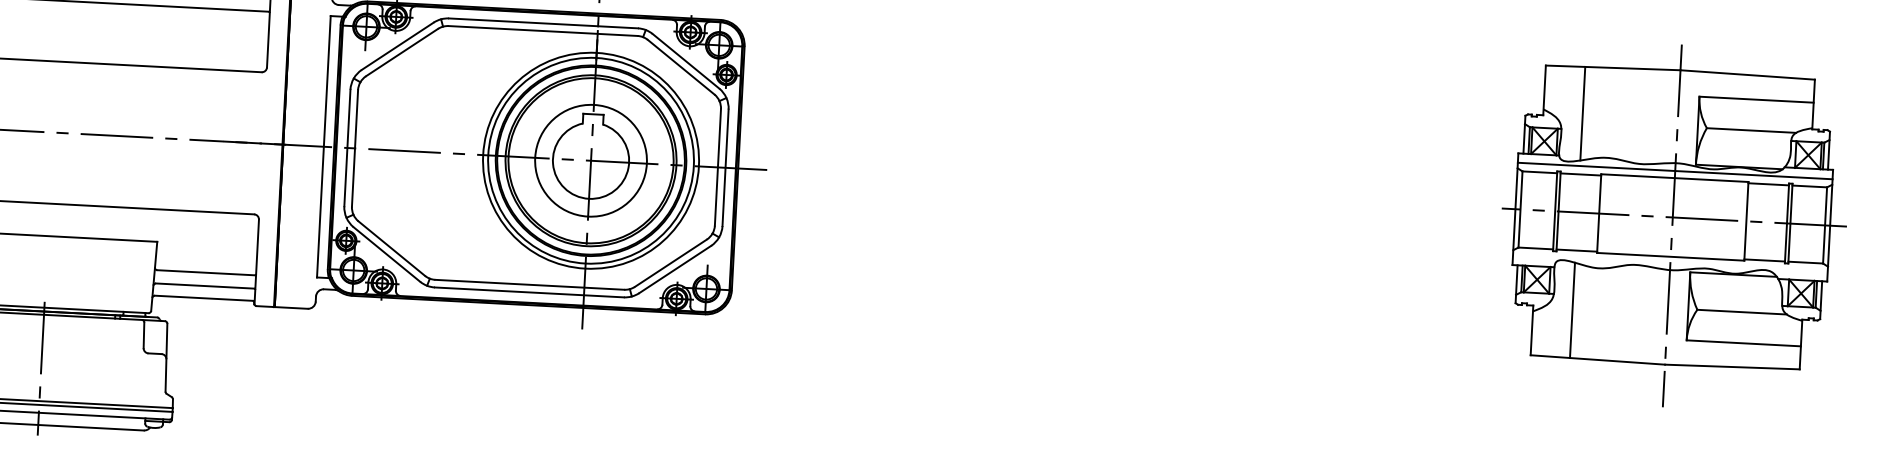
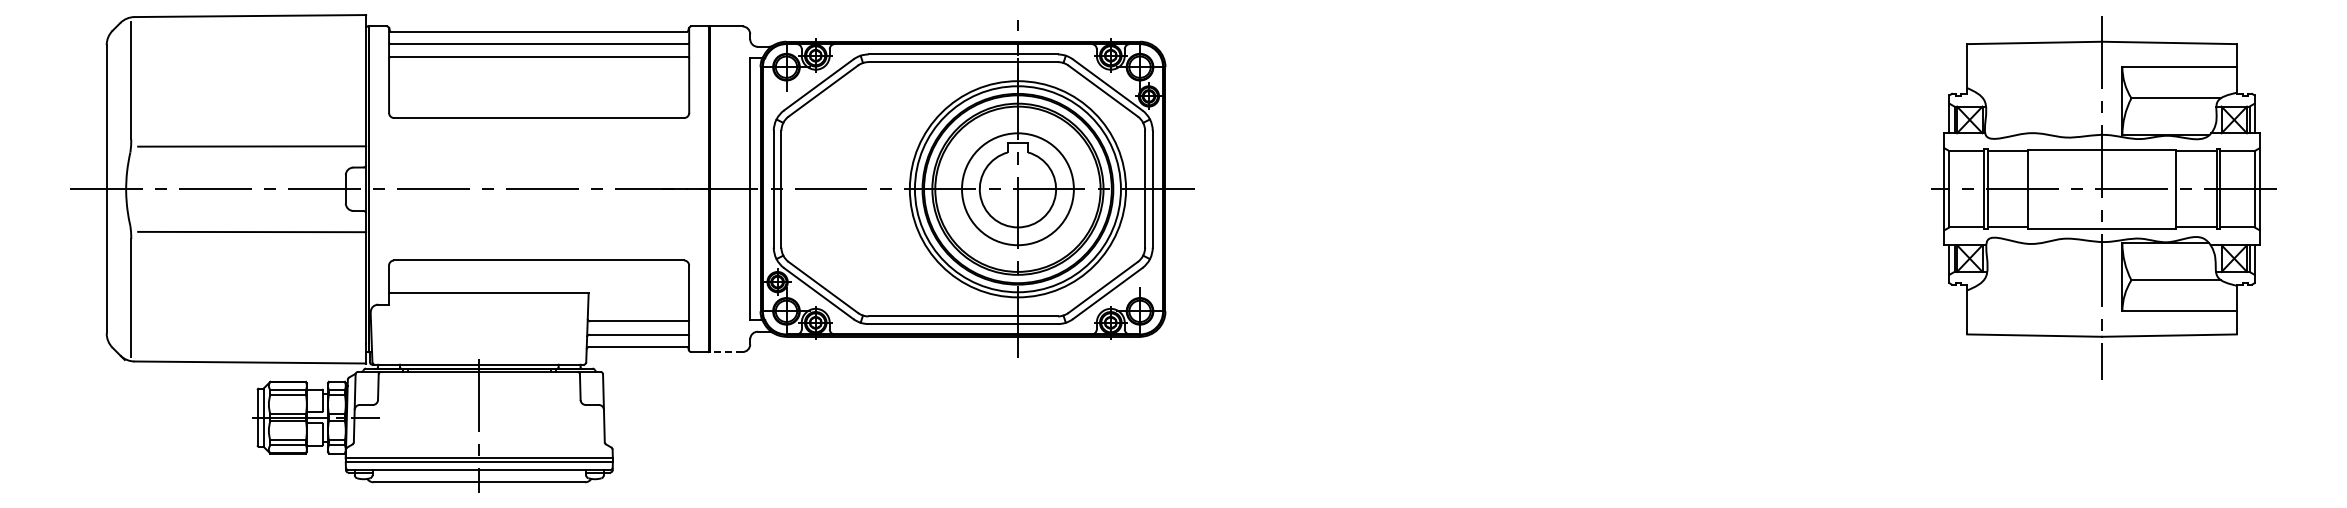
line: (1582, 113) -> (2006, 90), removed
line: (1674, 170) -> (2101, 142), removed
line: (291, 308) -> (726, 352), solid -> dashed
line: (1572, 310) -> (2006, 287), removed

